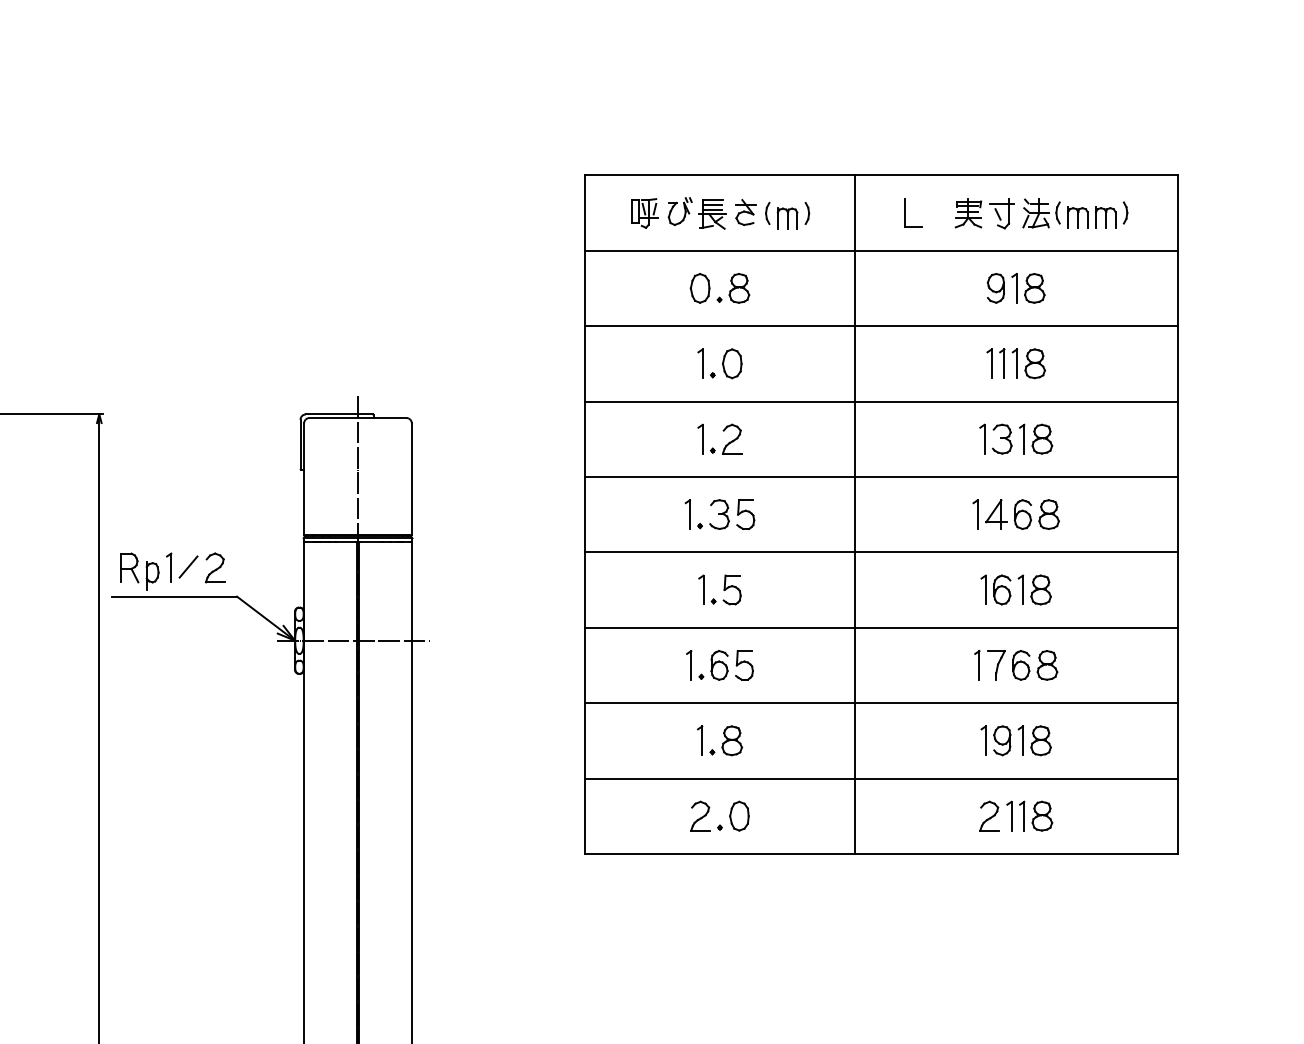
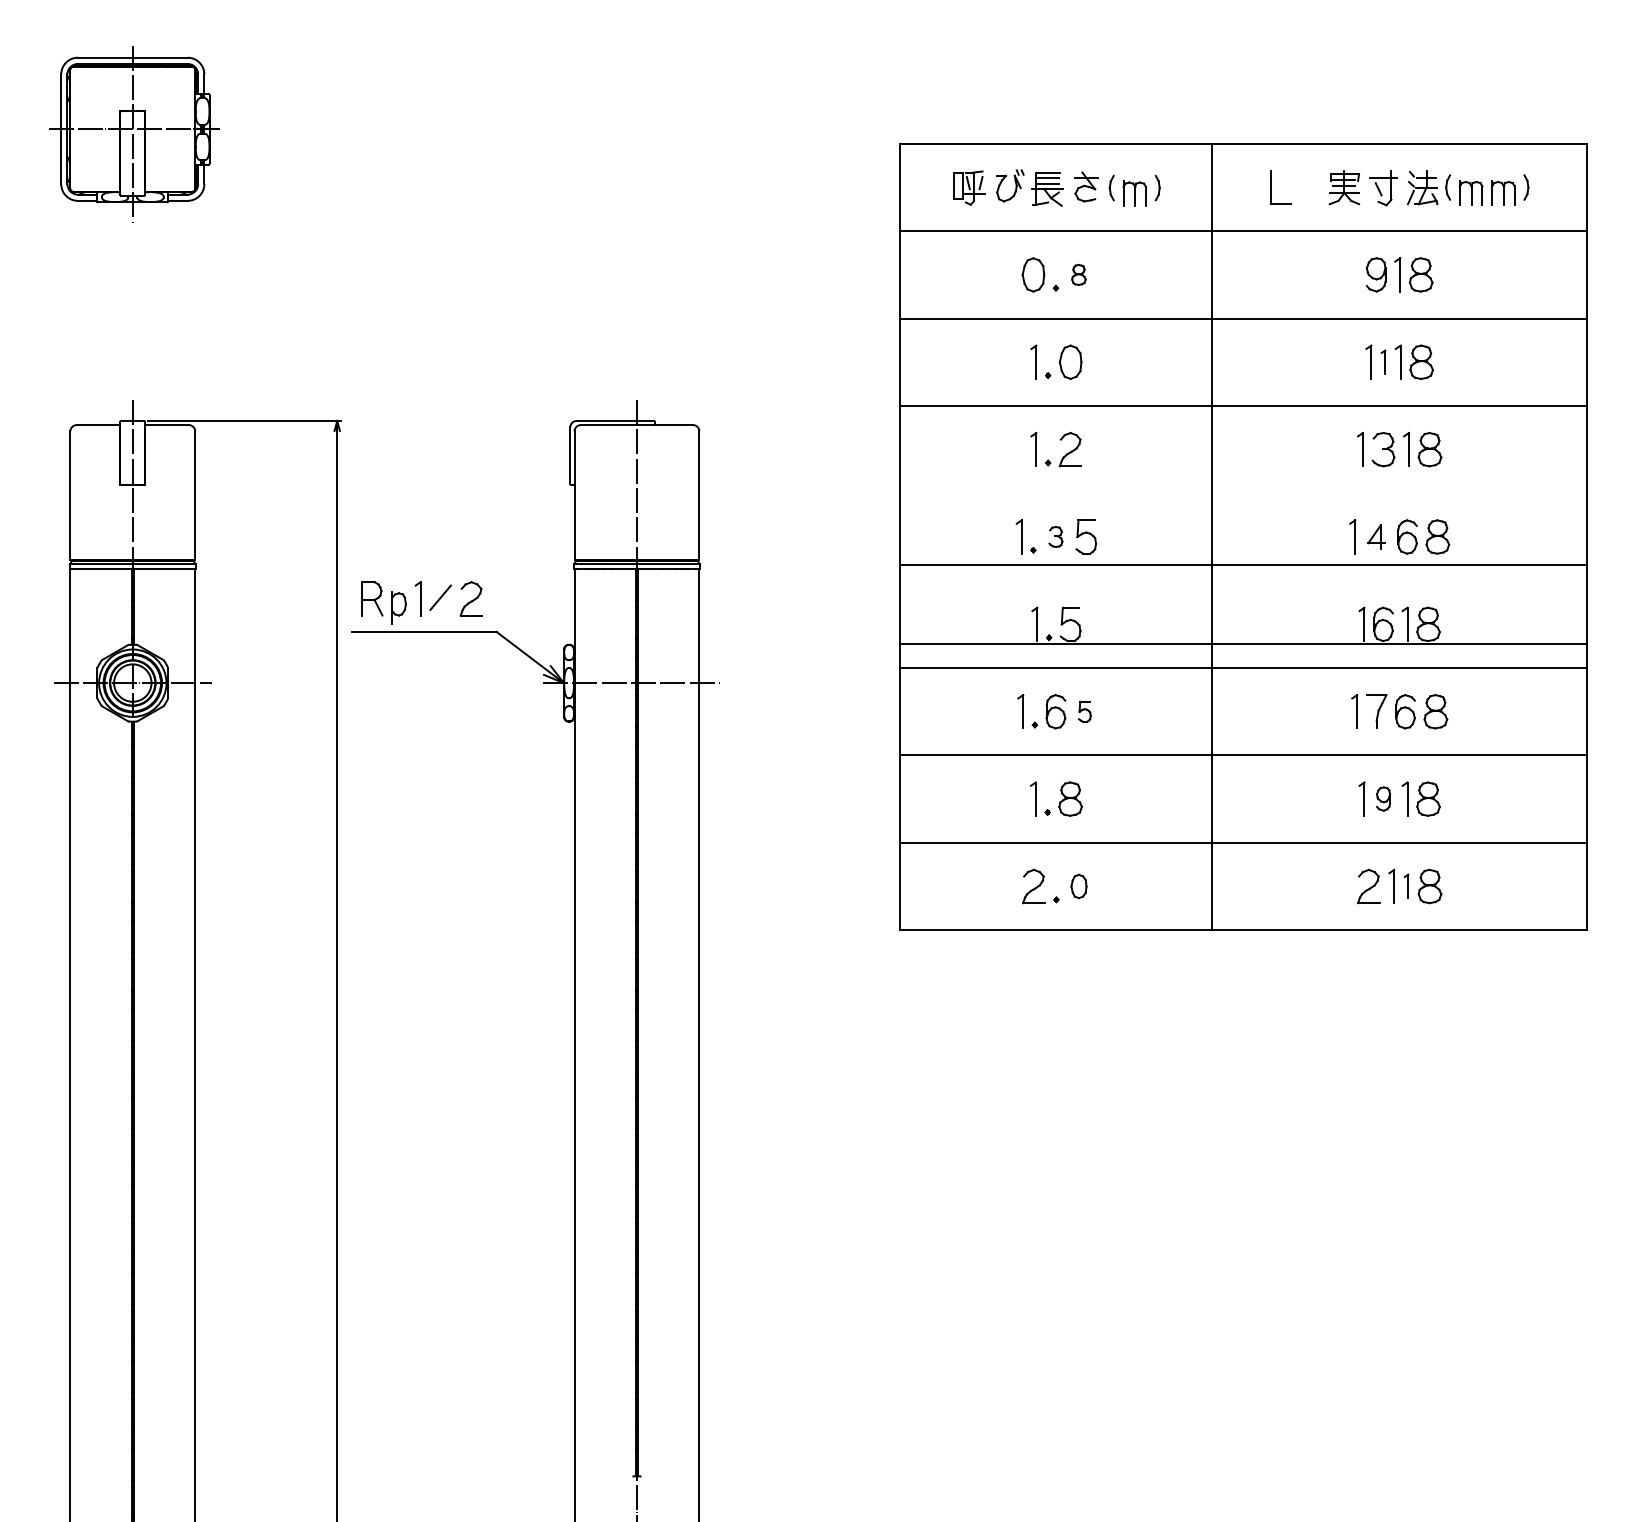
part: (739, 288) -> (1078, 274), size x0.6
part: (1002, 363) -> (1383, 361), size x0.7
line: (881, 477) -> (1243, 565), moved
part: (719, 514) -> (1055, 536), size x0.6
part: (996, 514) -> (1376, 536), size x0.7
line: (881, 552) -> (1243, 643), moved
part: (744, 665) -> (1084, 711), size x0.6
part: (1002, 740) -> (1383, 798), size x0.7
part: (1022, 815) -> (1406, 885), size x0.7
part: (739, 816) -> (1078, 886), size x0.7

